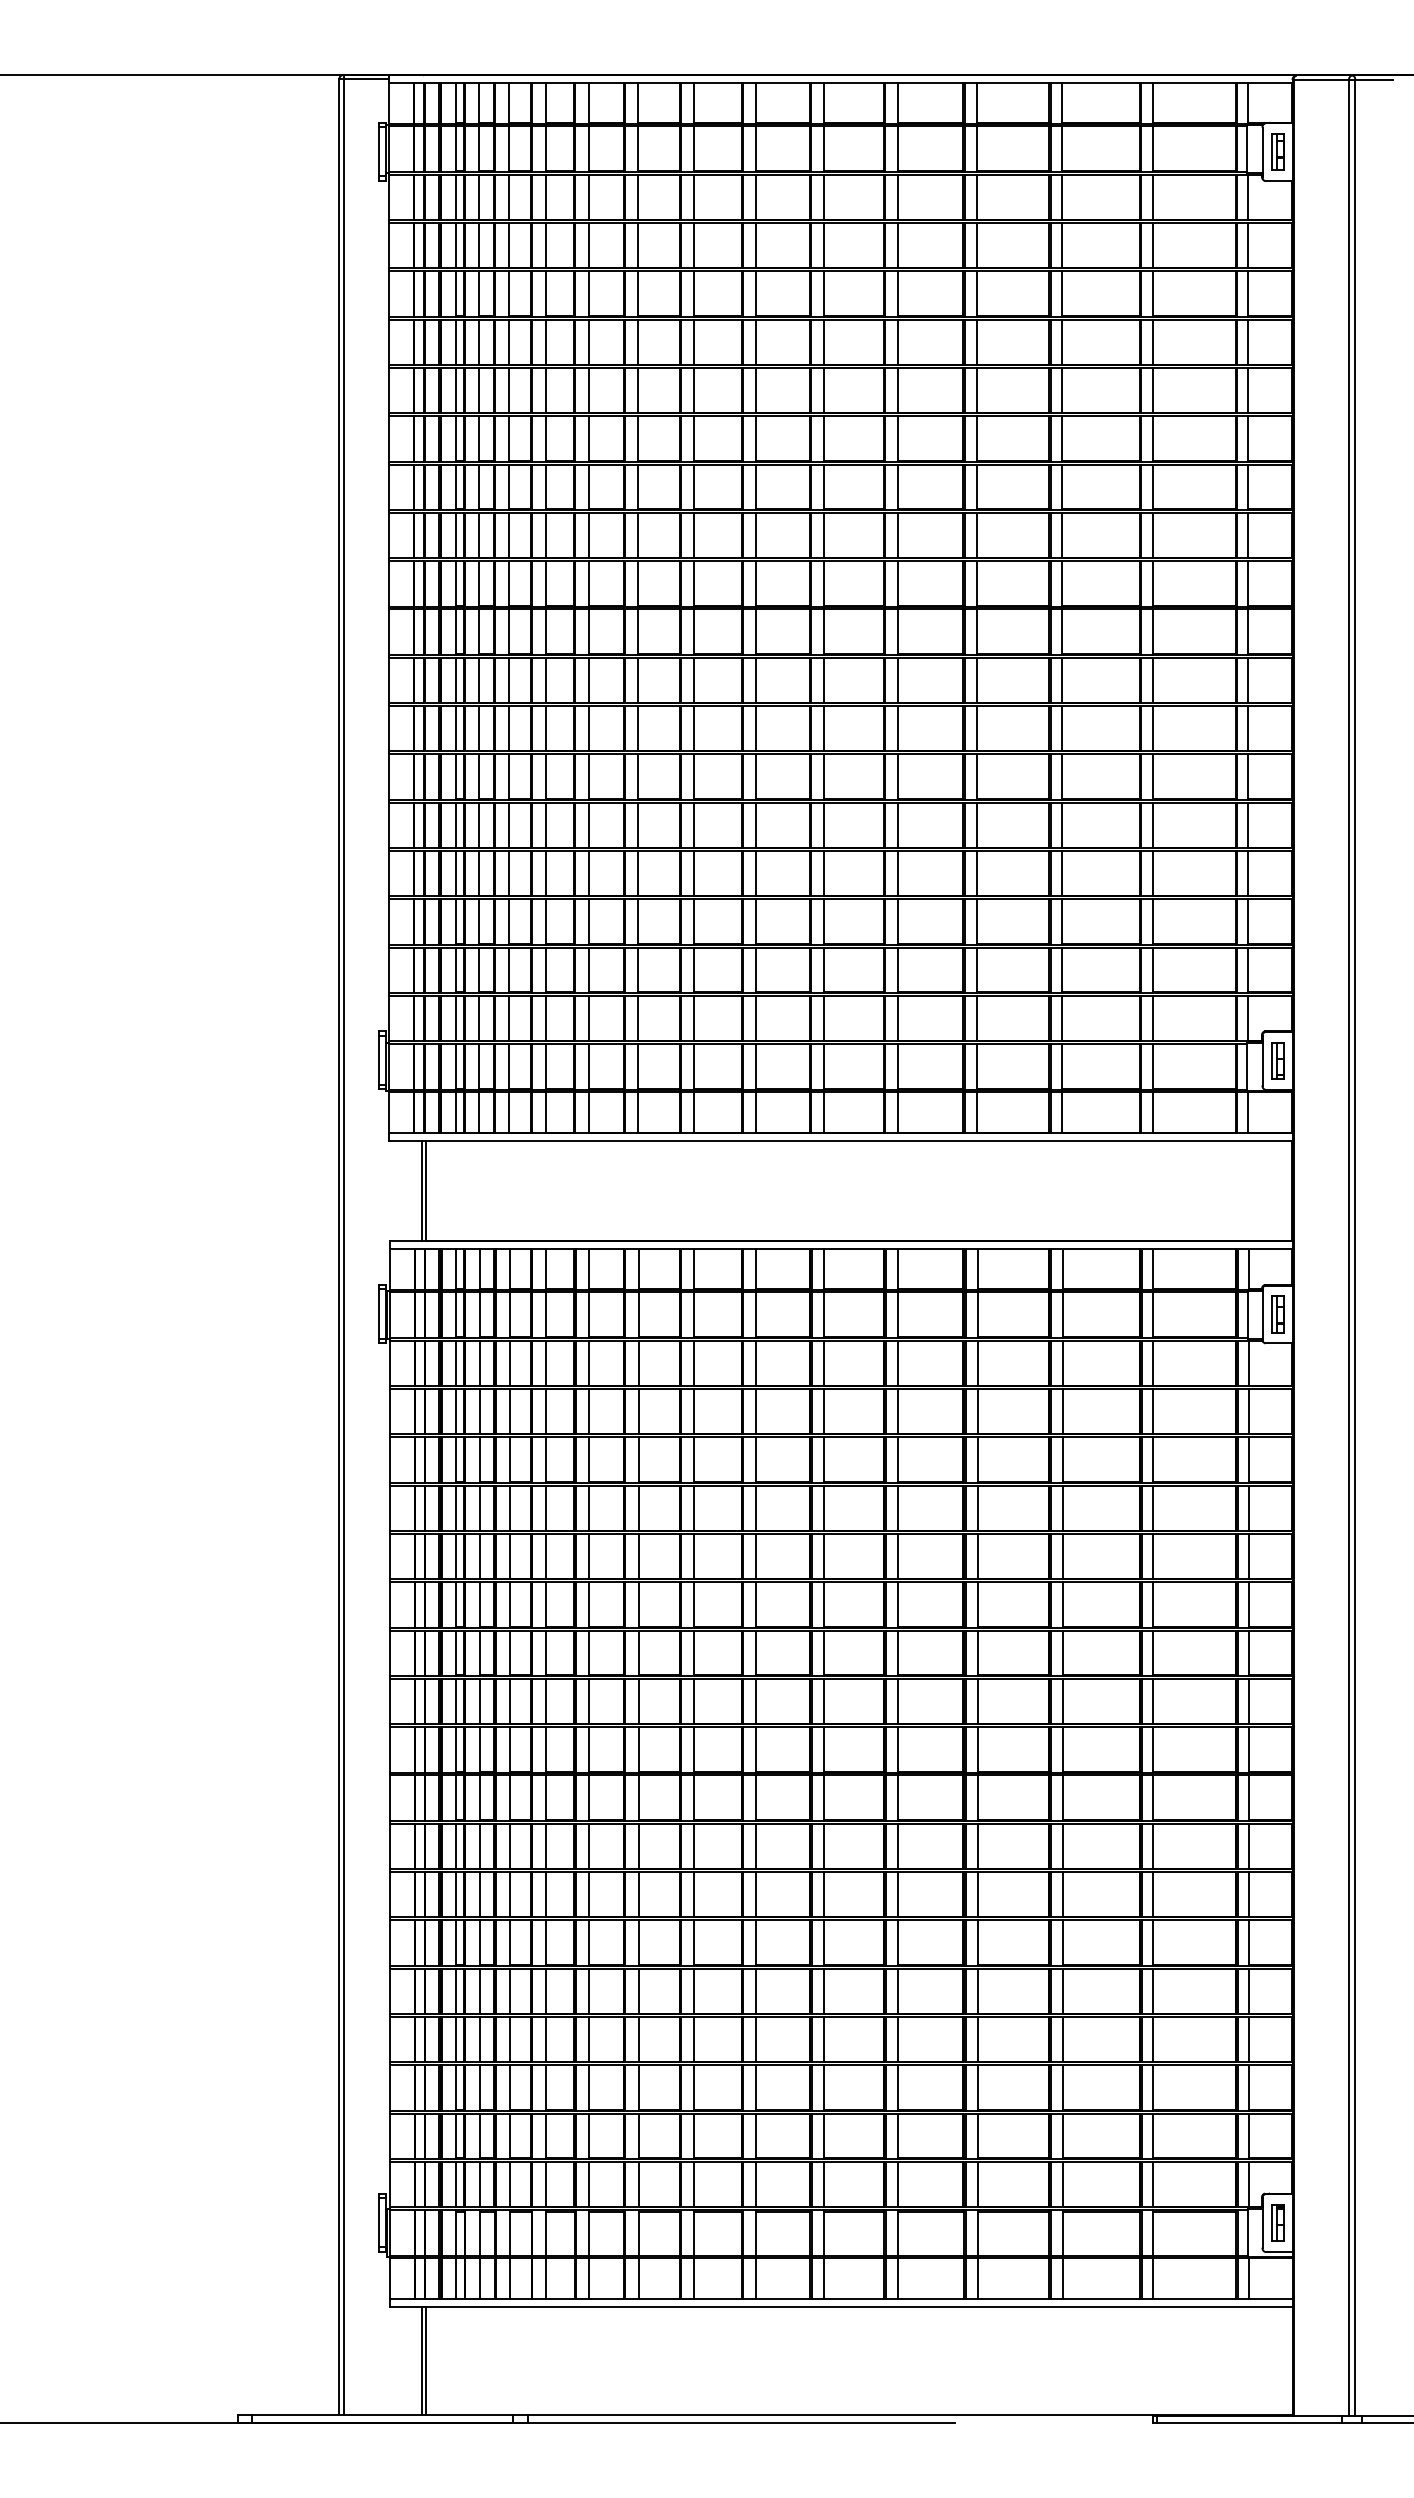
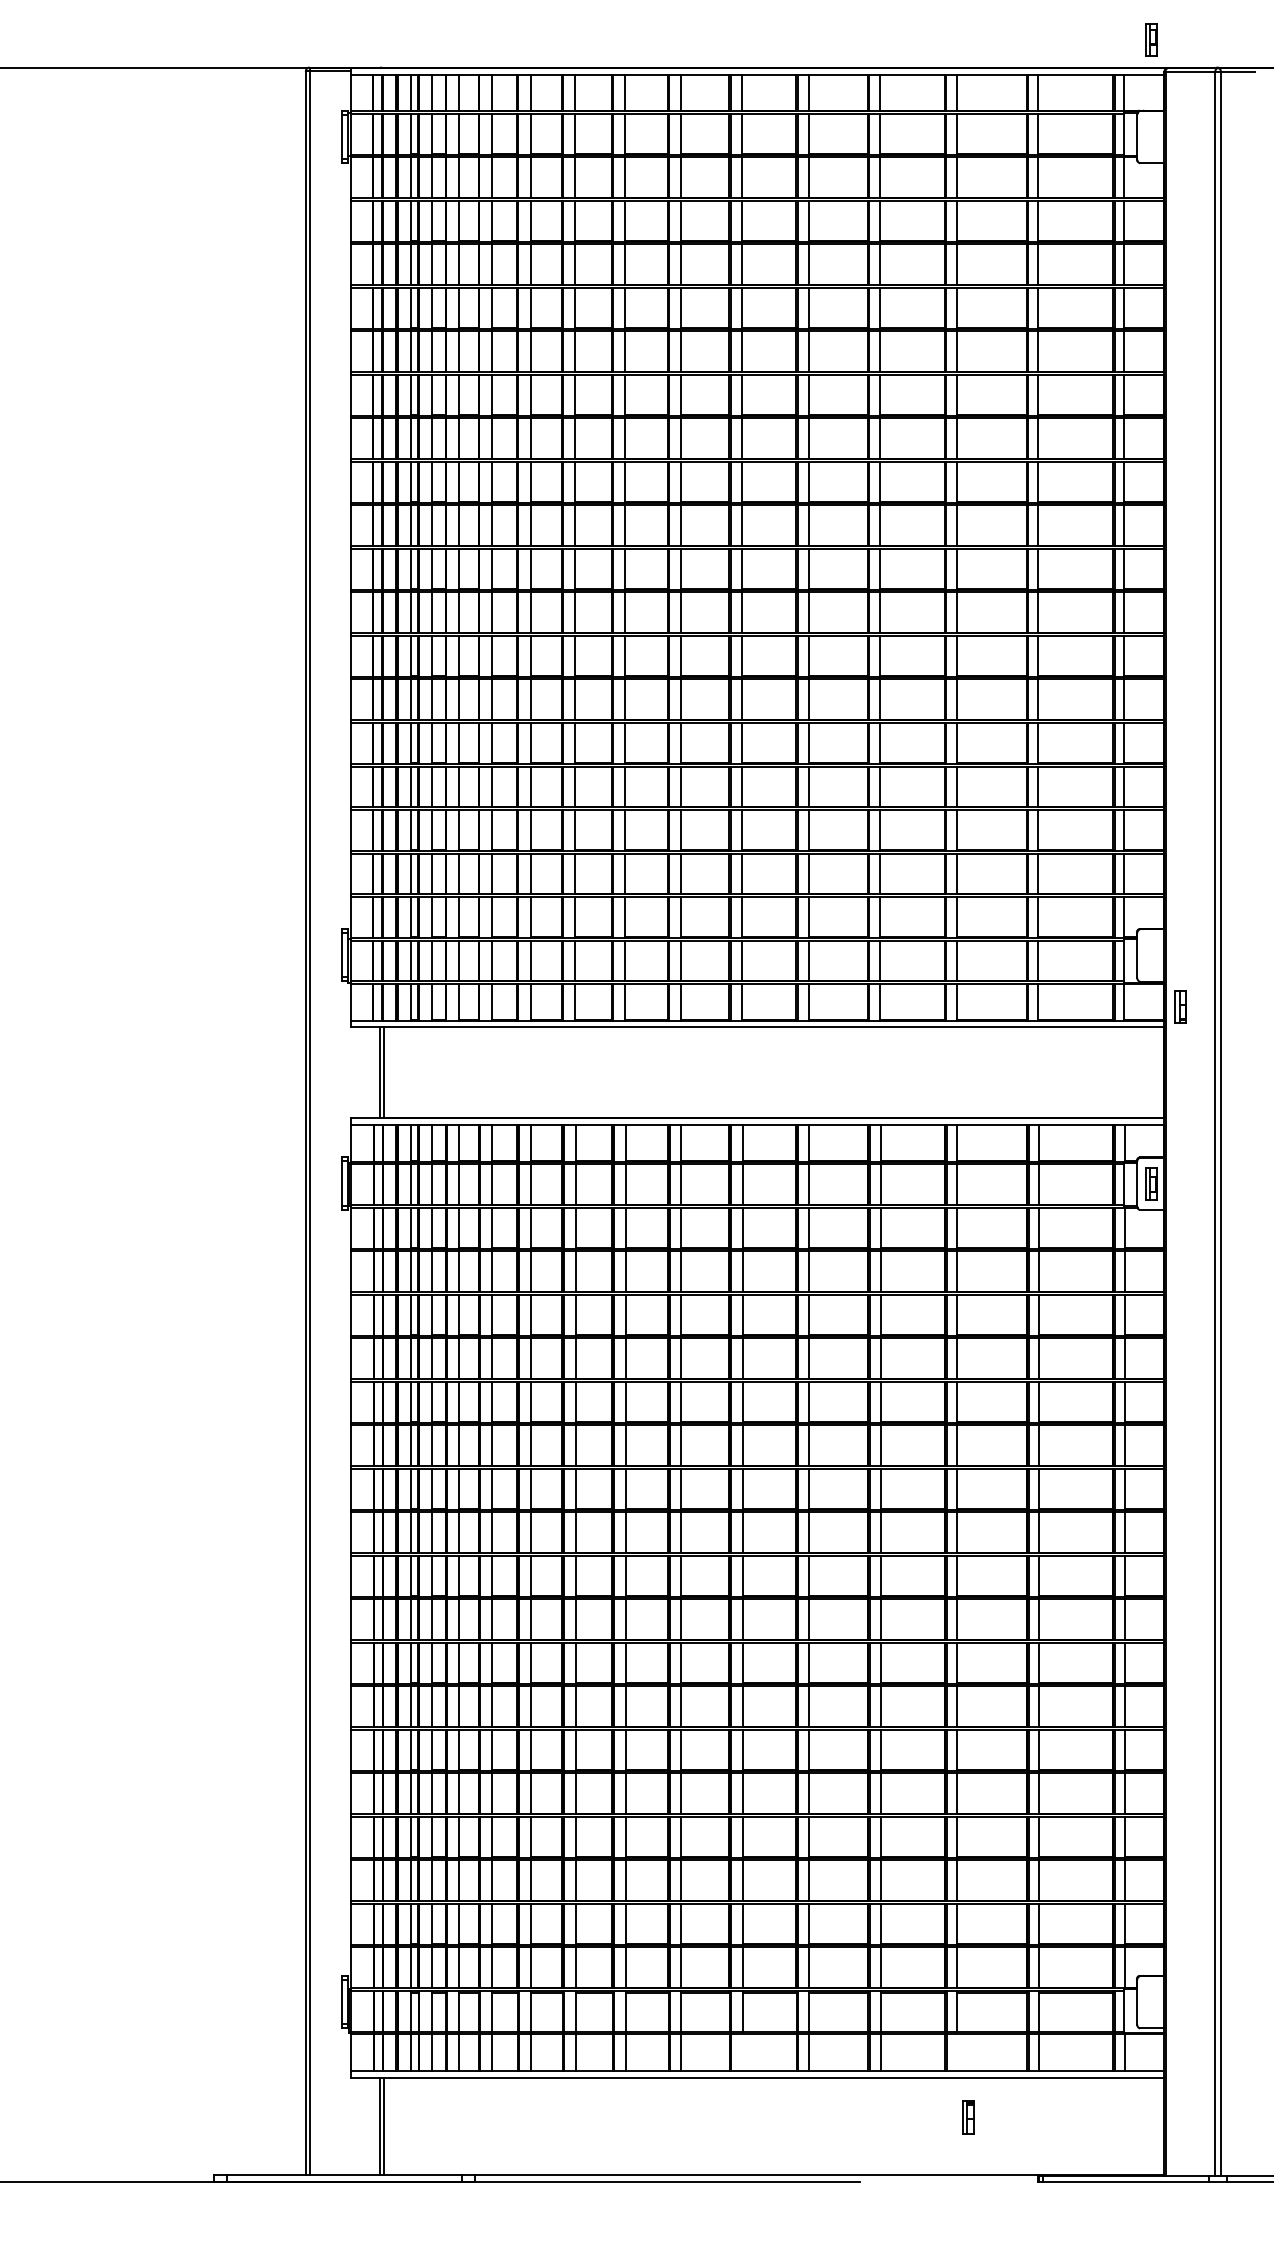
part: (1277, 151) -> (1150, 39), moved
part: (1277, 1060) -> (1180, 1006), moved
part: (1277, 2222) -> (968, 2117), moved
line: (824, 2278) -> (742, 2052), removed
line: (1062, 2278) -> (957, 2052), removed

